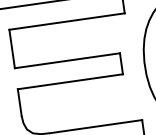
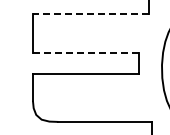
line: (66, 21) -> (90, 13), solid -> dashed
line: (67, 60) -> (86, 52), solid -> dashed

